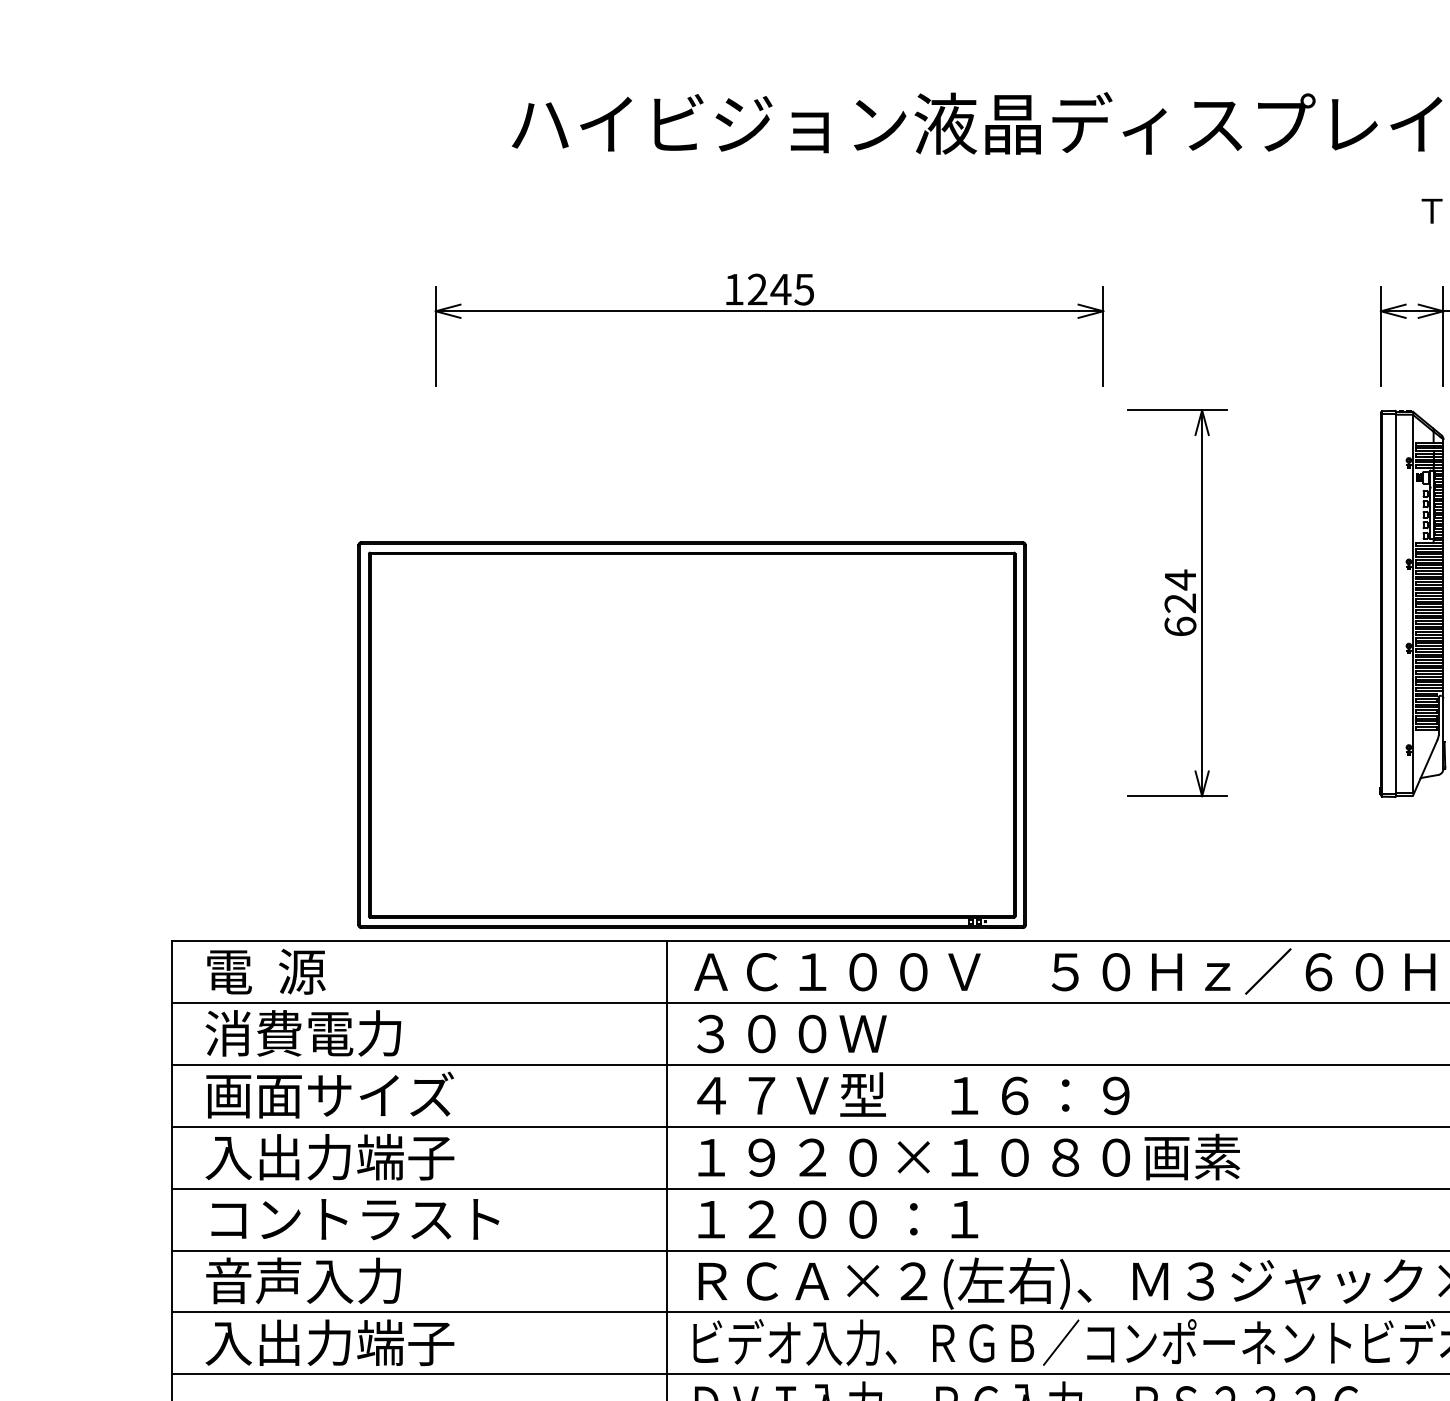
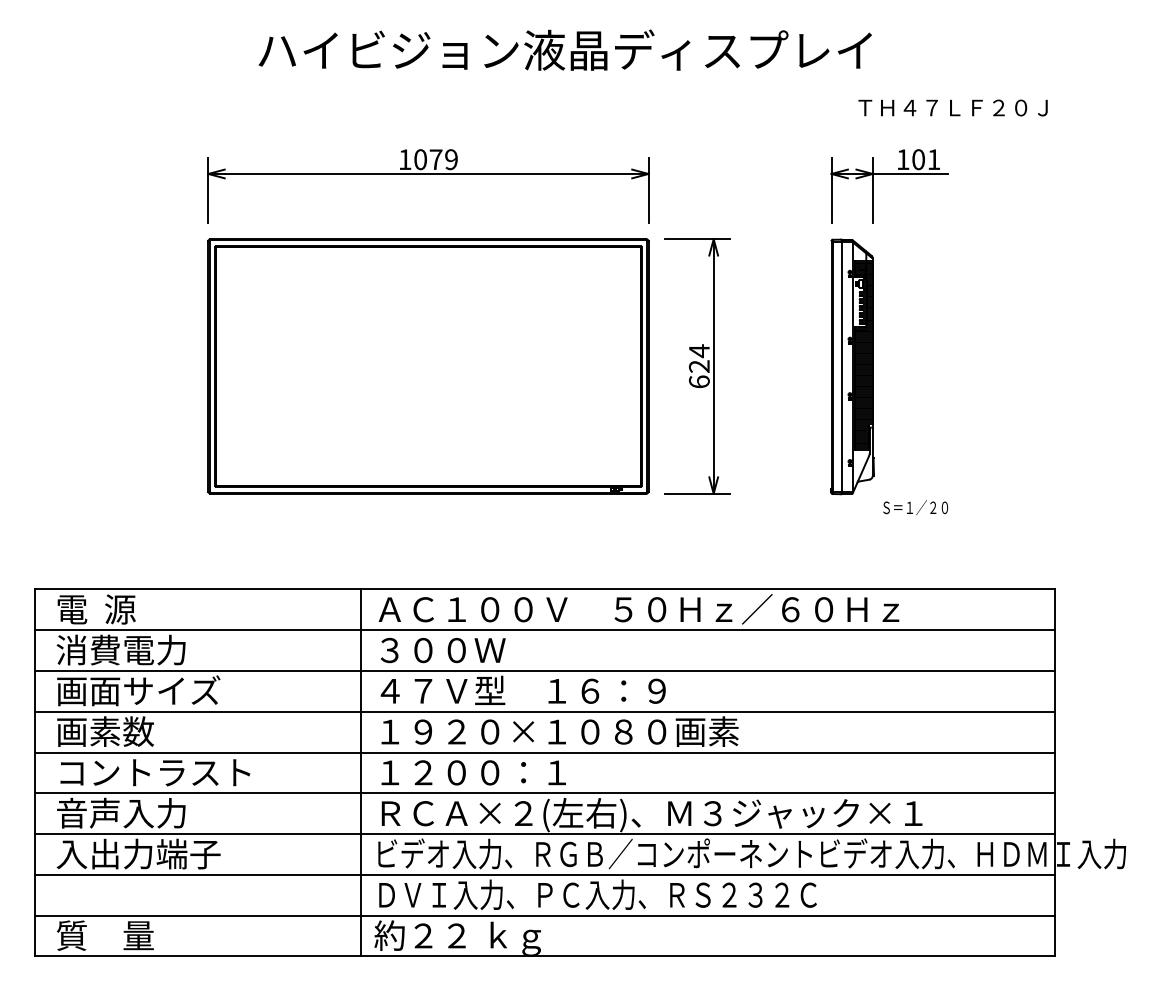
text: (780, 289) -> (435, 159), 1245 -> 1079
part: (692, 735) -> (428, 366), moved
text: (329, 1156) -> (138, 731), 入出力端子 -> 画素数

